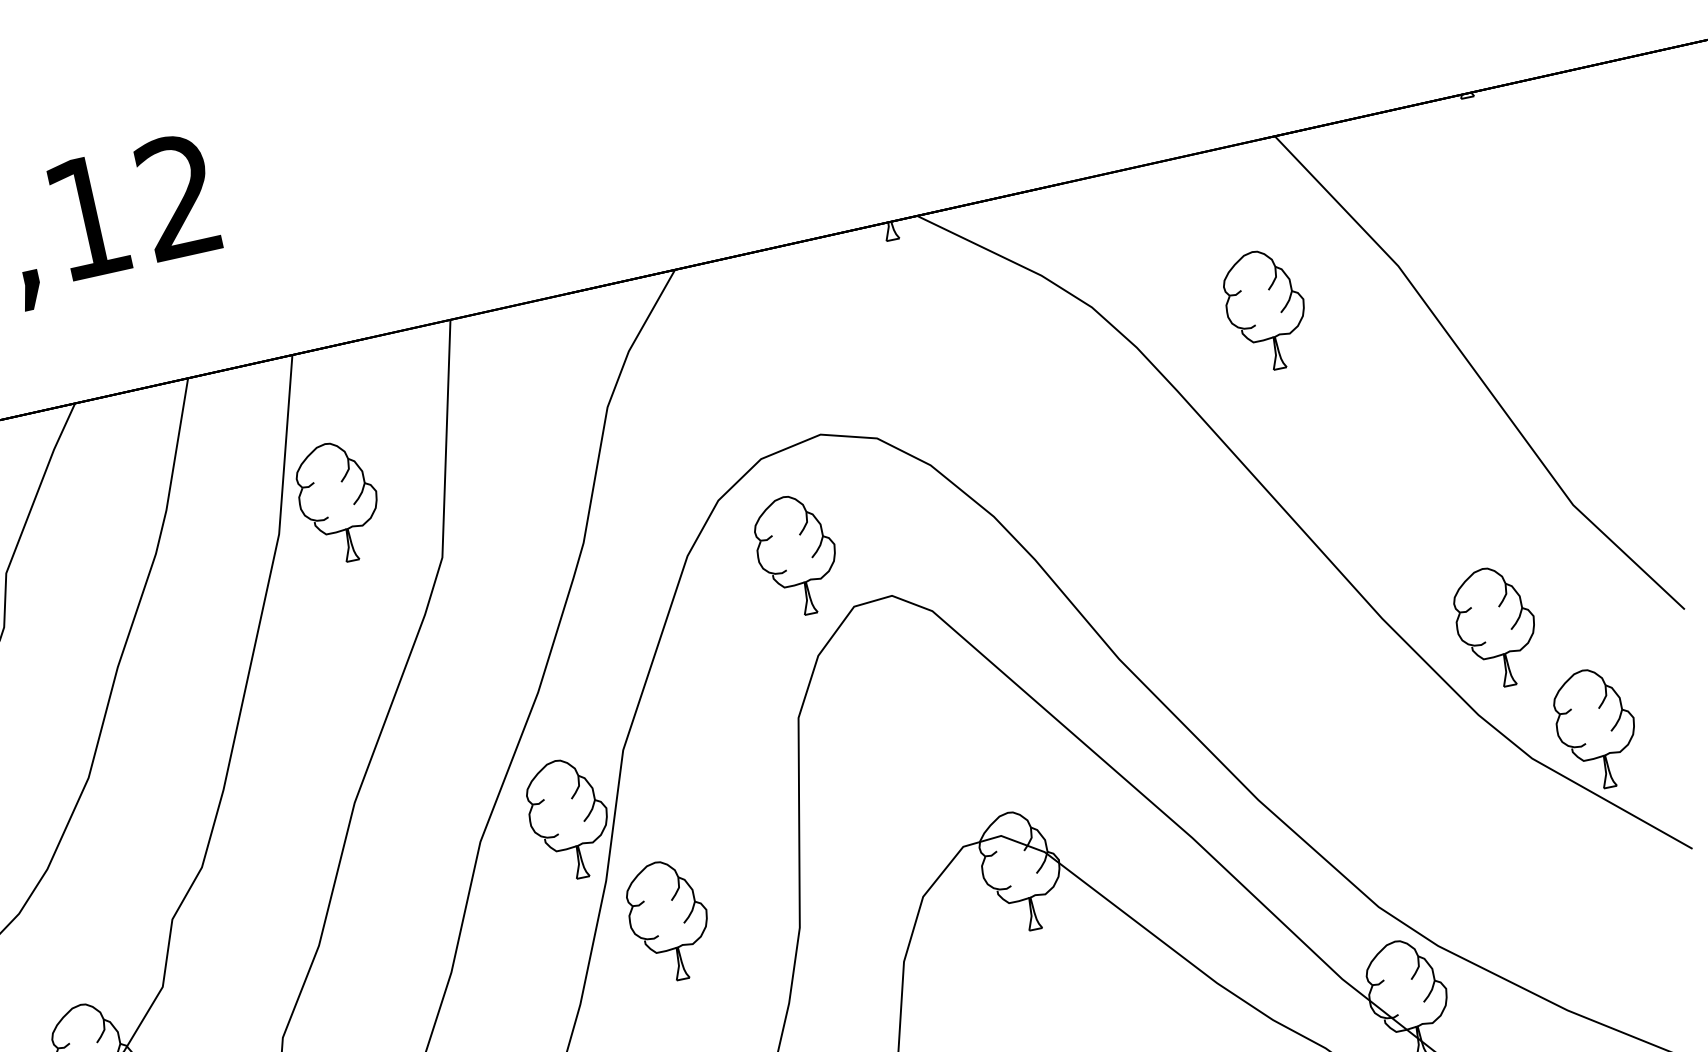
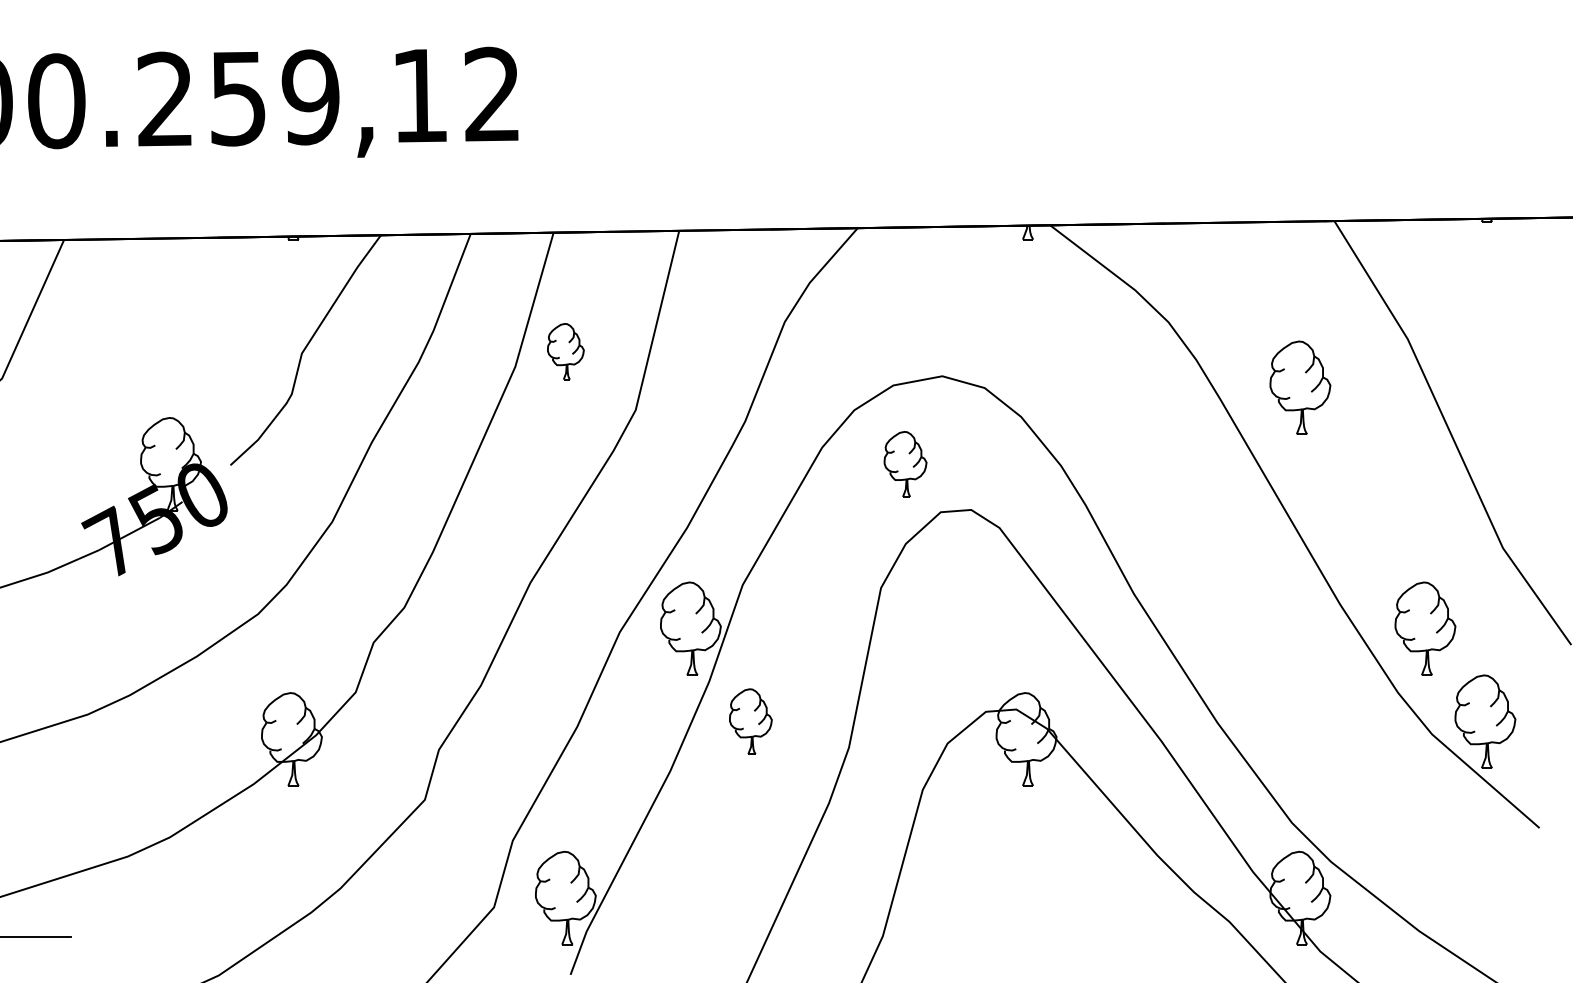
part: (1266, 309) -> (1300, 387), moved
part: (338, 501) -> (565, 351), size x0.6
part: (797, 555) -> (905, 464), size x0.7
part: (668, 920) -> (750, 721), size x0.7

